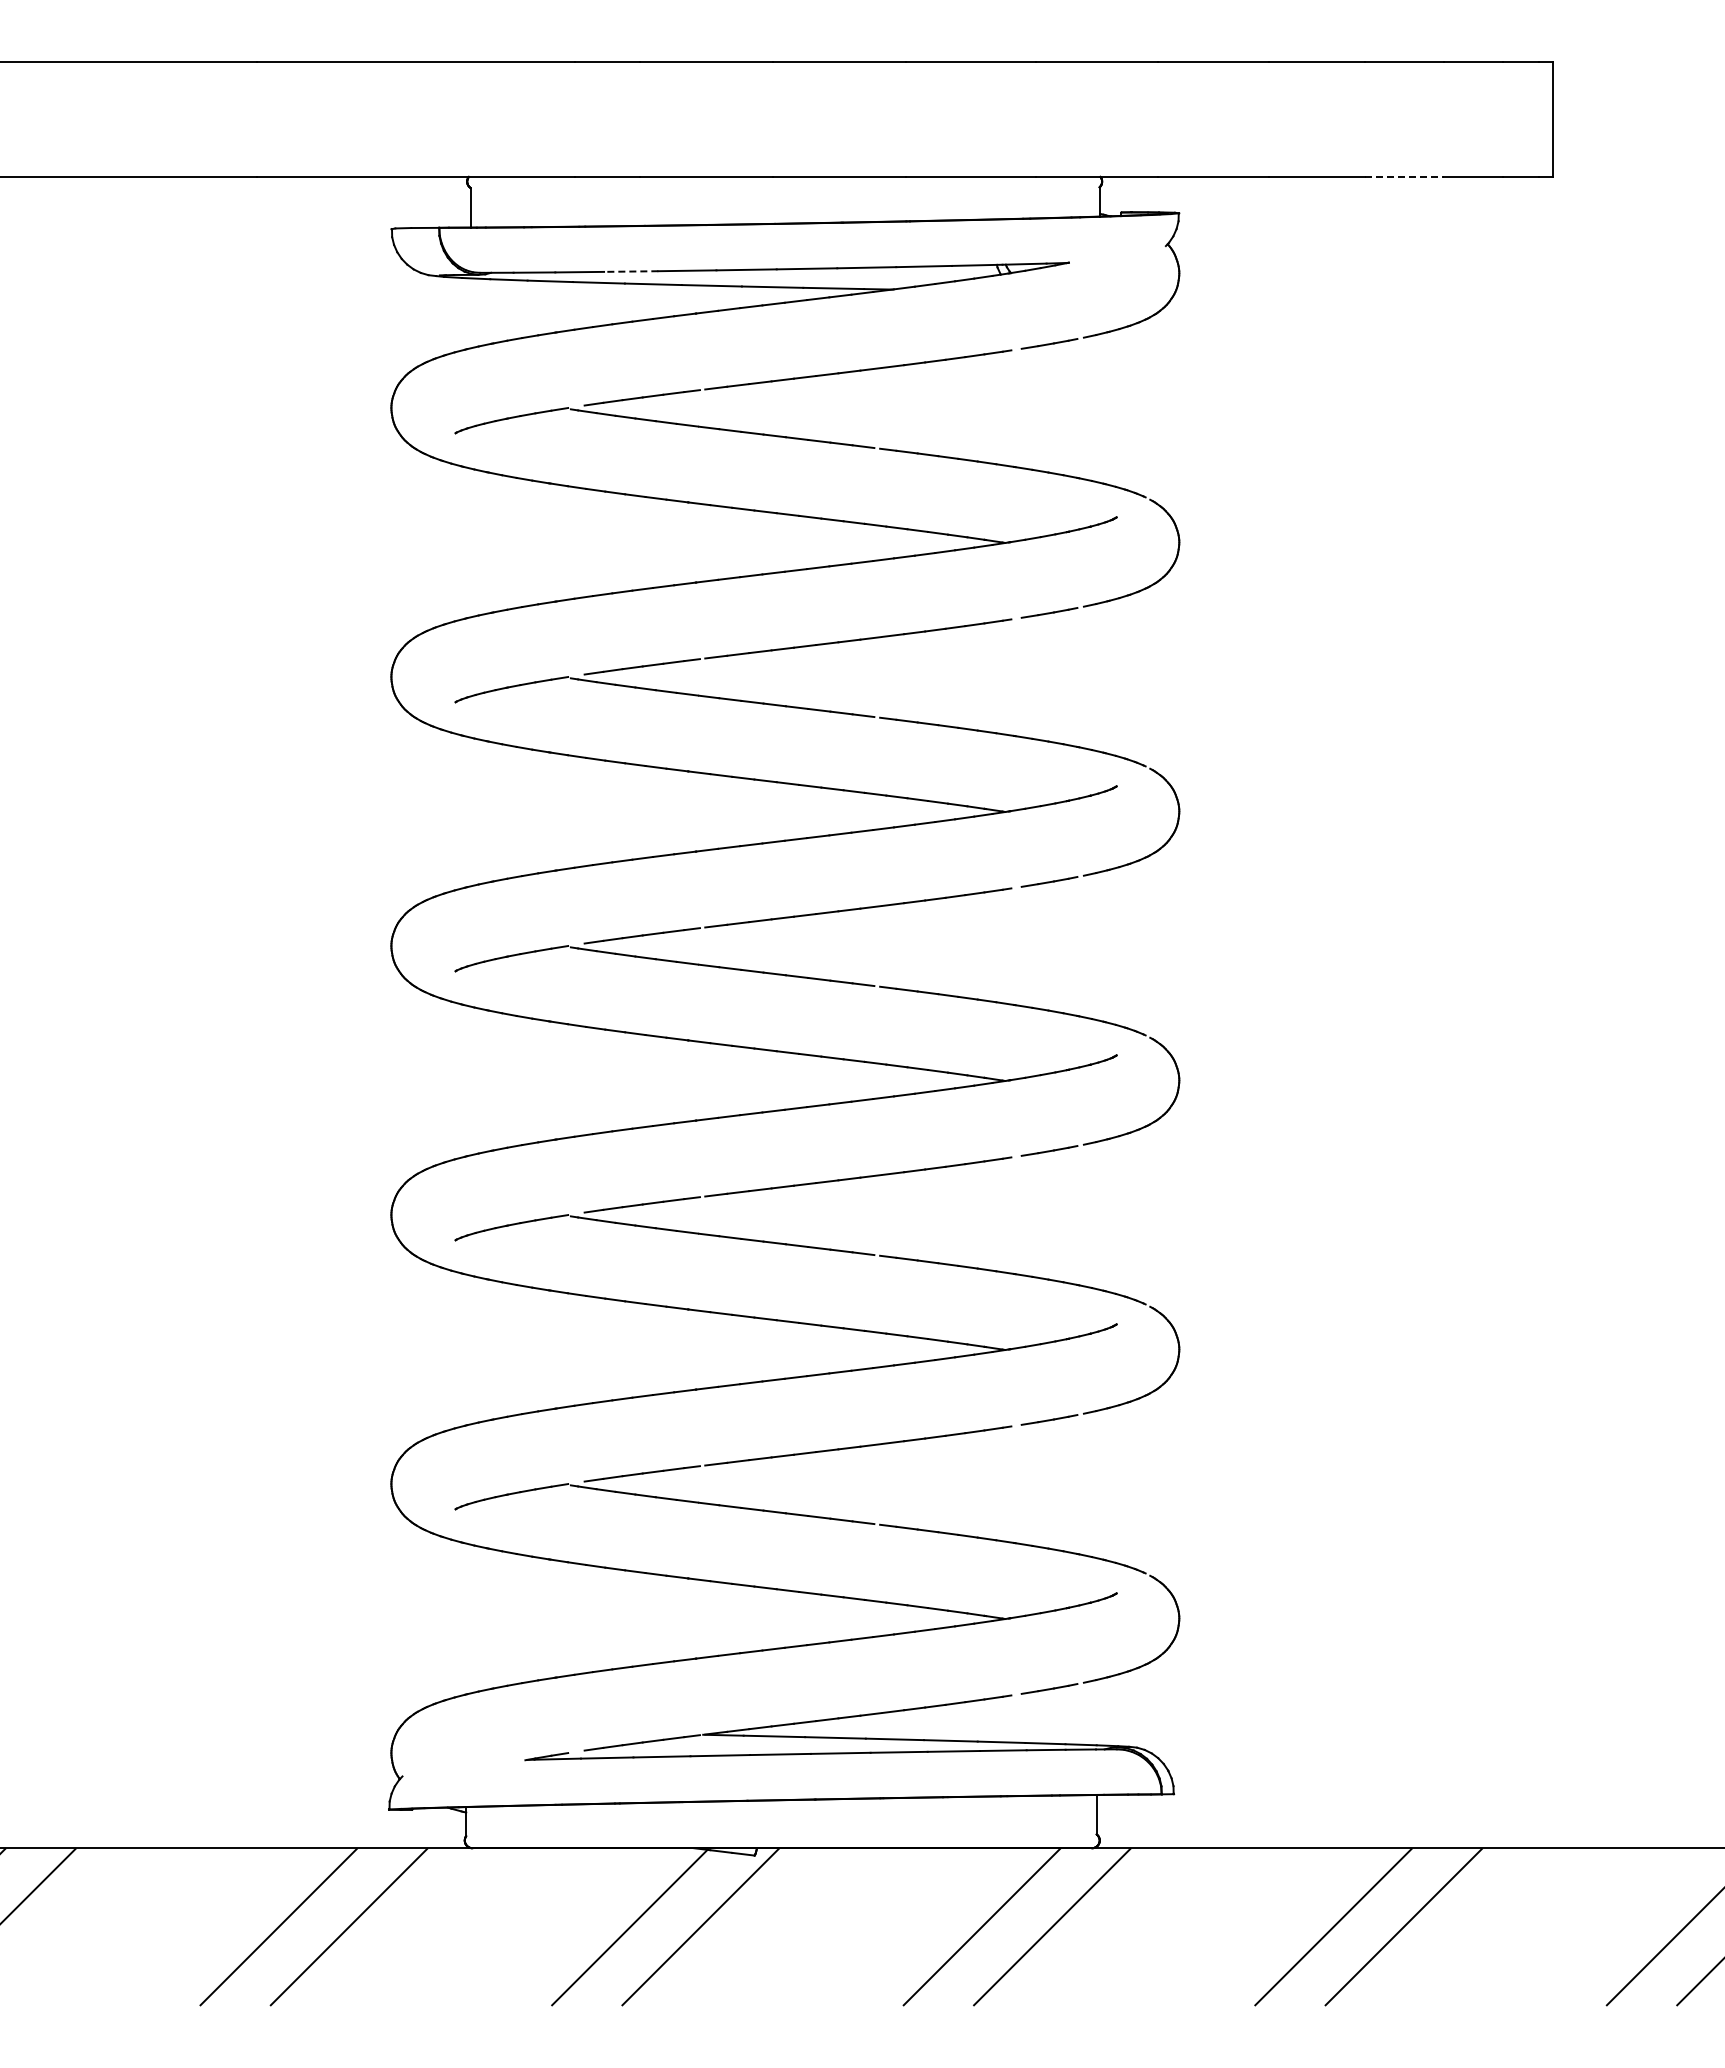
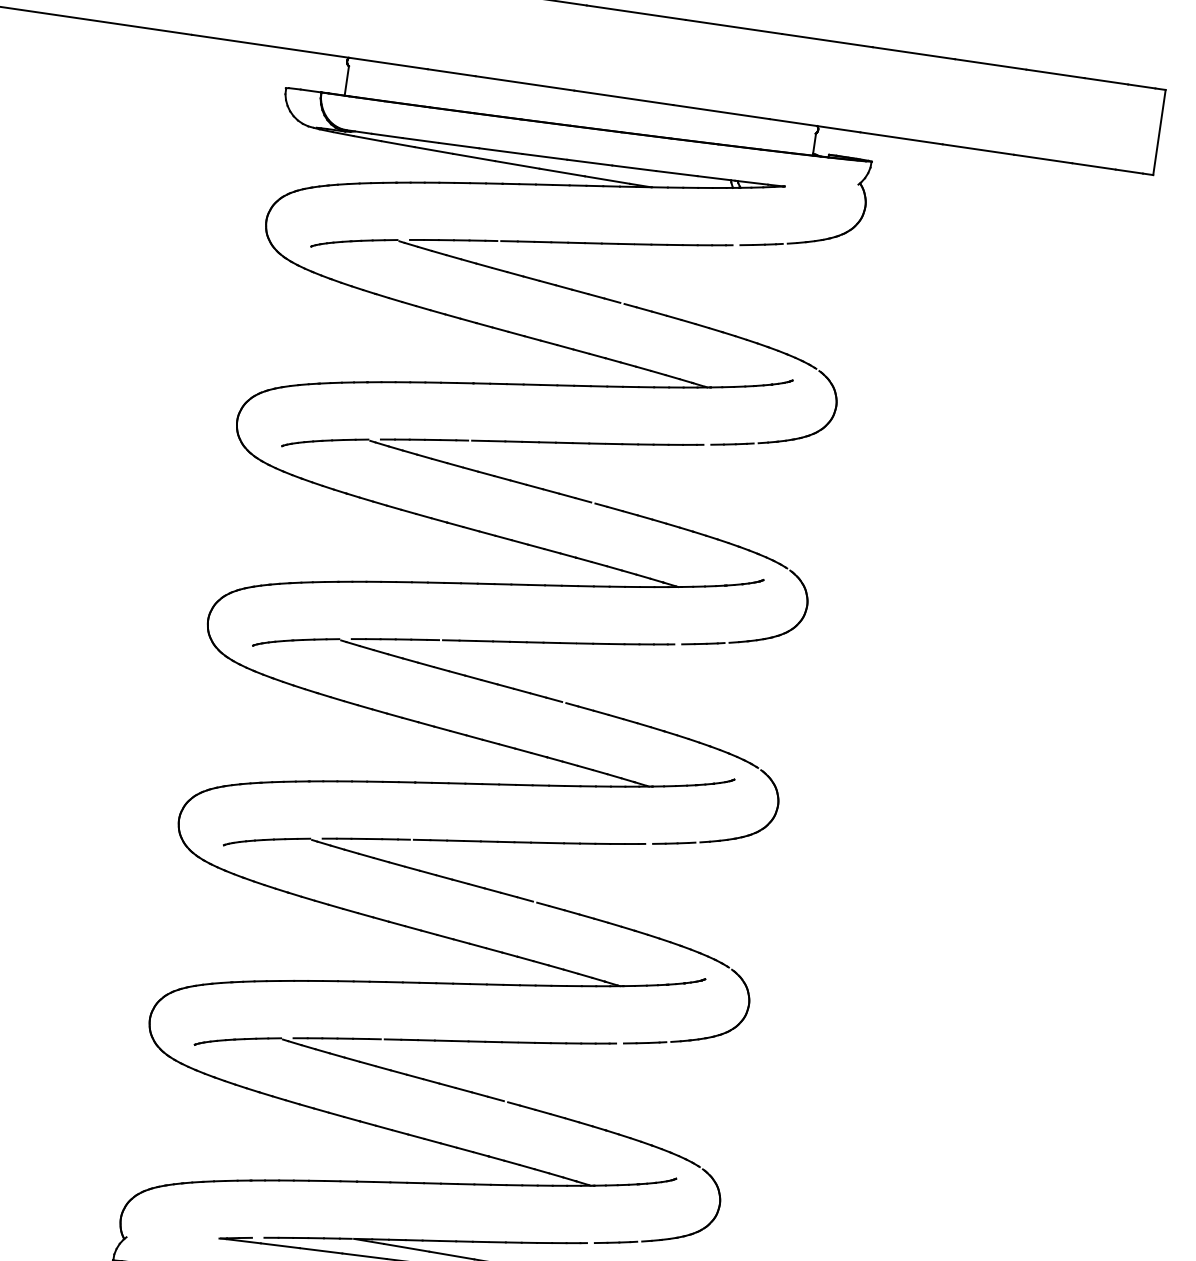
line: (1405, 176) -> (1043, 158), dashed -> solid
line: (630, 271) -> (458, 145), dashed -> solid

